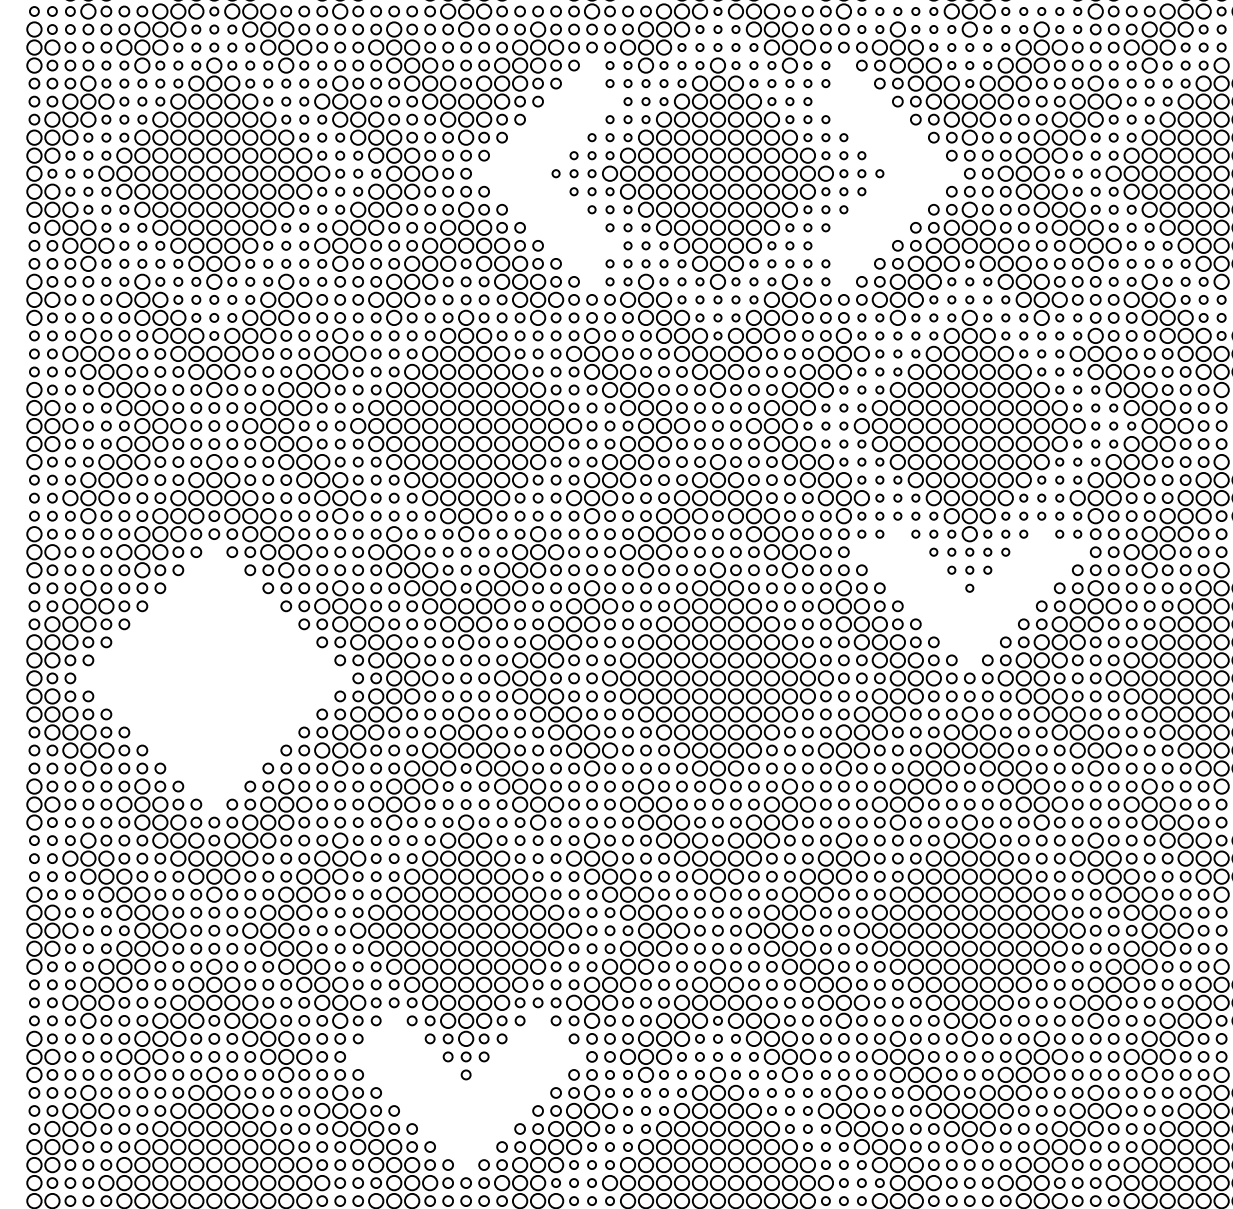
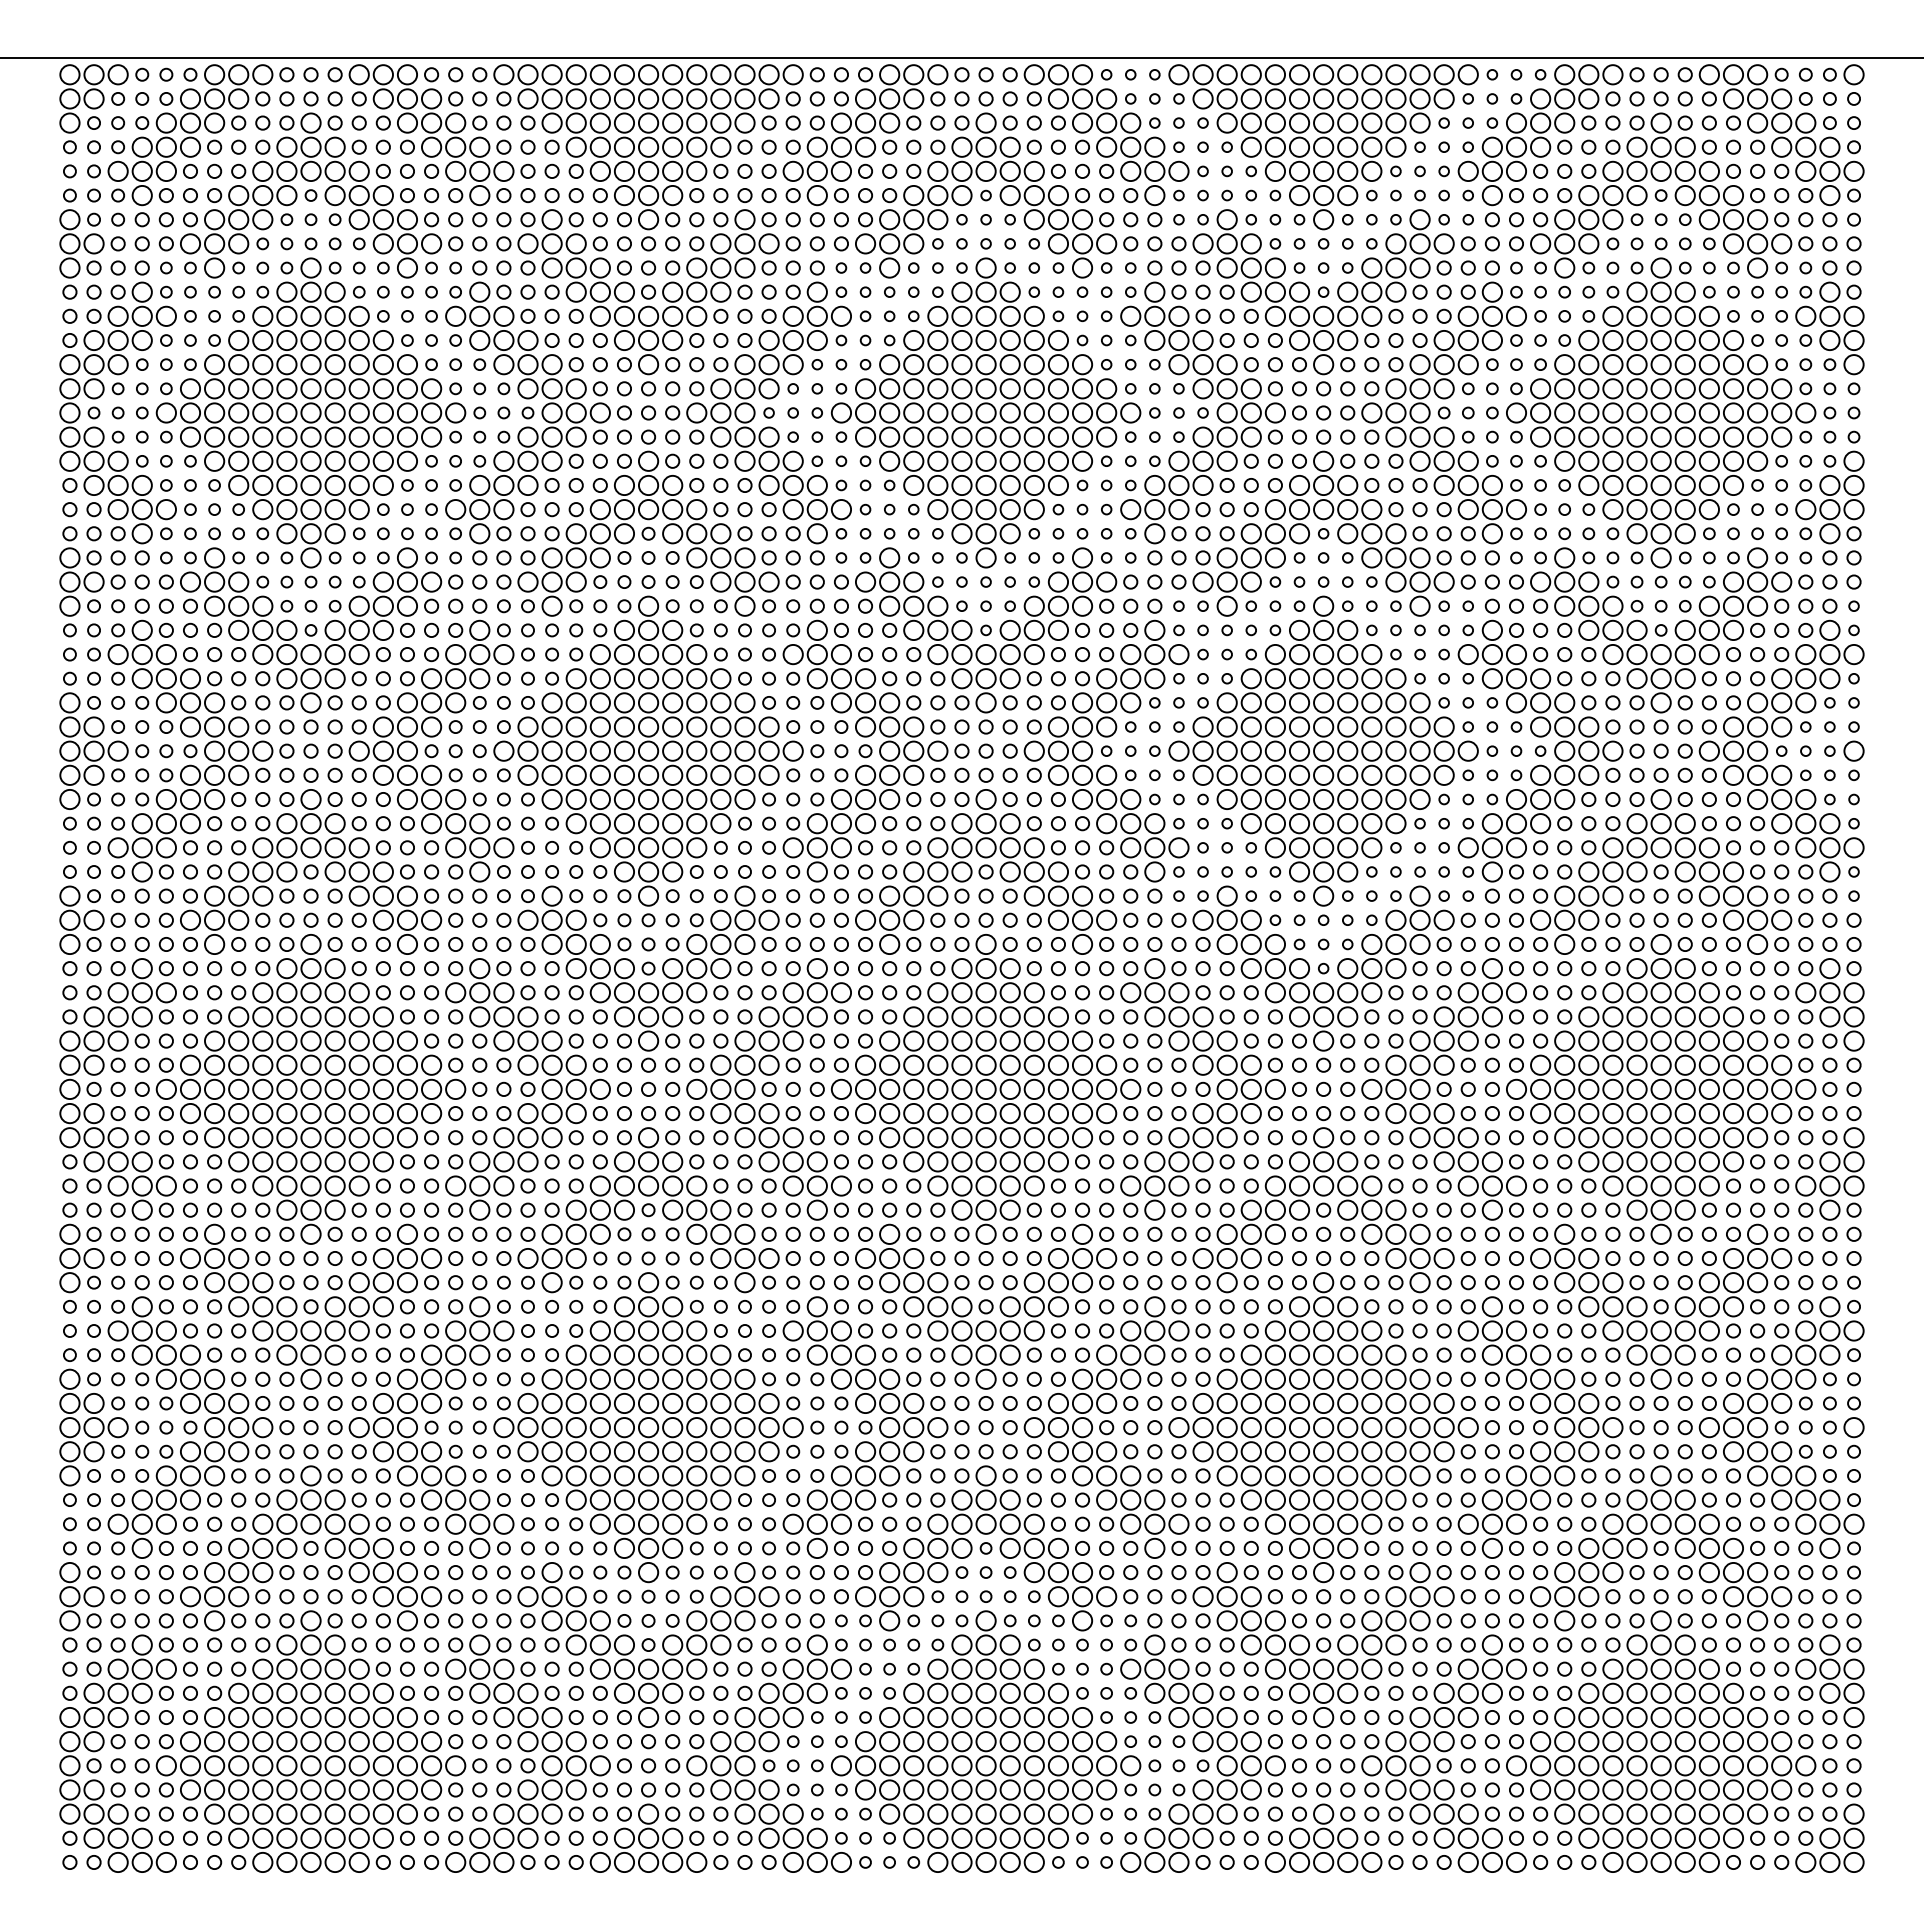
part: (548, 173) -> (758, 412), added
part: (887, 173) -> (1213, 412), added
part: (969, 595) -> (1323, 978), added
part: (213, 677) -> (310, 1088), added
part: (466, 1093) -> (648, 1645), added

